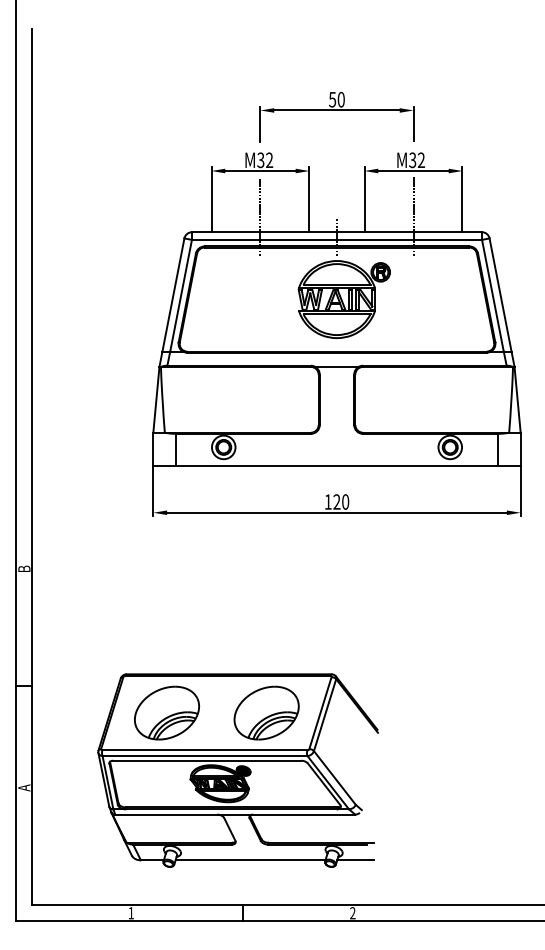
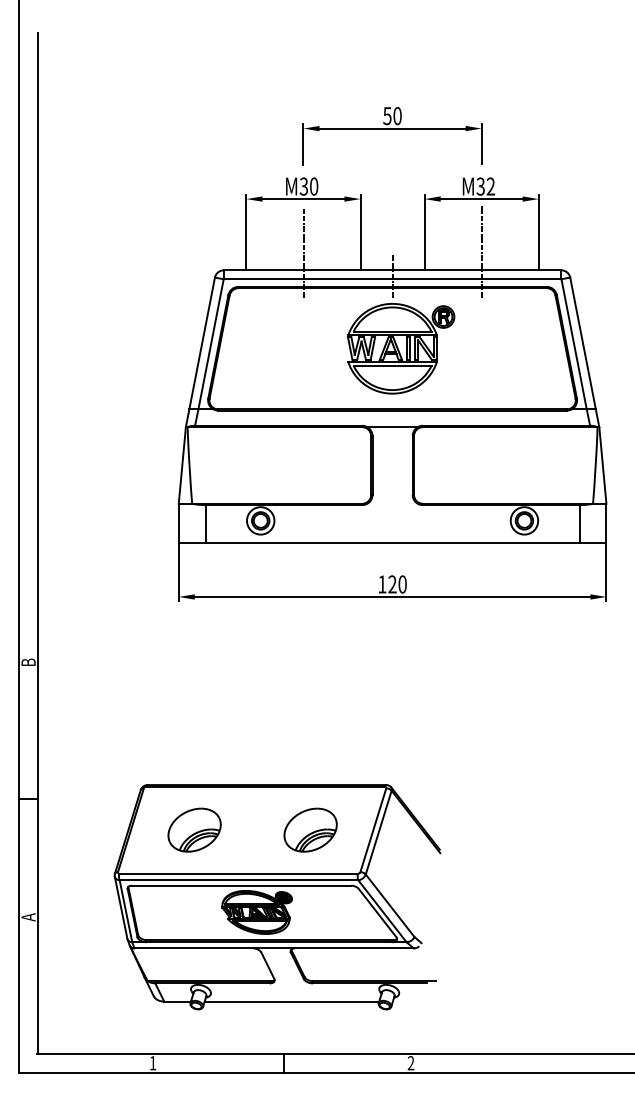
text: (269, 160) -> (314, 186), 32 -> 30
part: (166, 712) -> (194, 829), size x0.7
part: (266, 712) -> (310, 829), size x0.7
line: (355, 860) -> (414, 1001), removed

